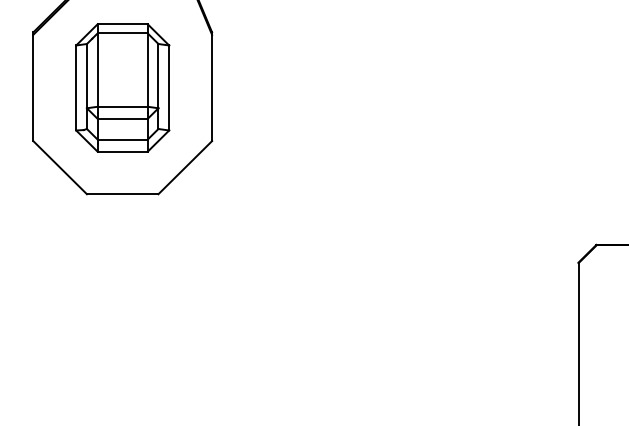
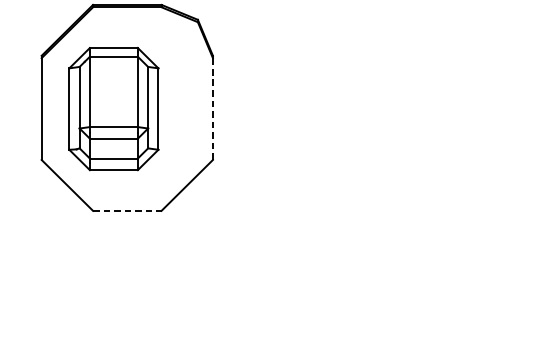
part: (122, 87) -> (113, 108), moved
line: (212, 87) -> (213, 108), solid -> dashed
line: (122, 194) -> (127, 211), solid -> dashed

